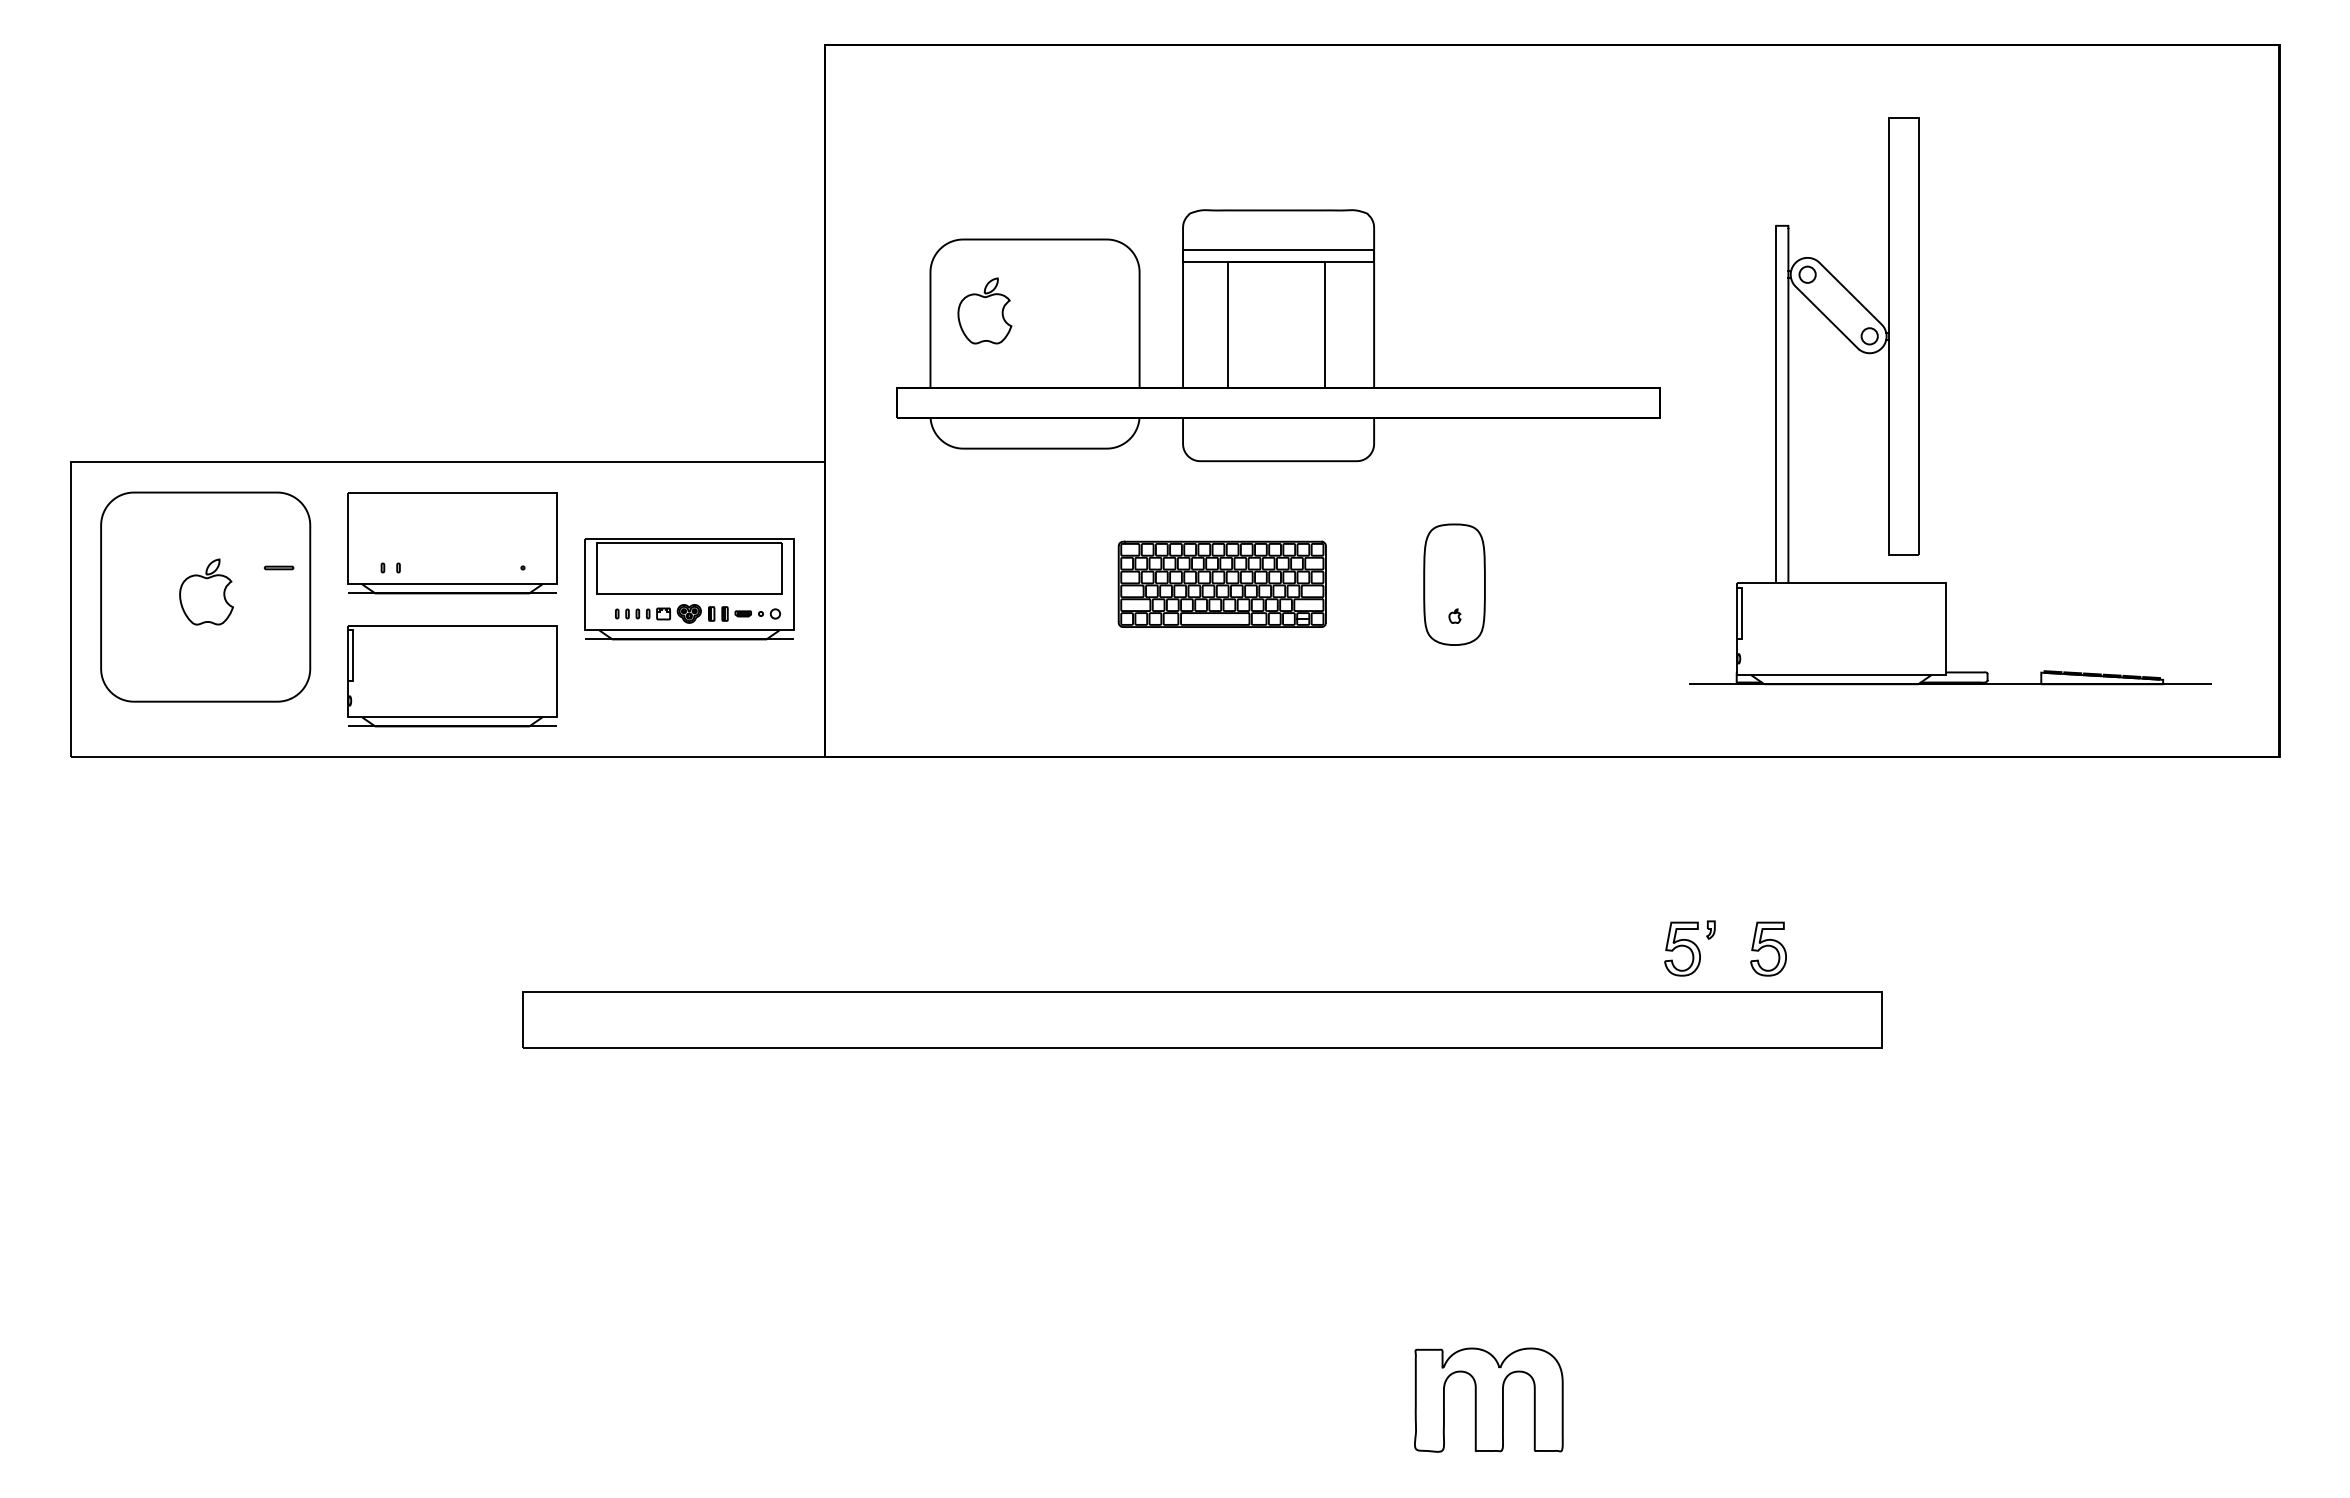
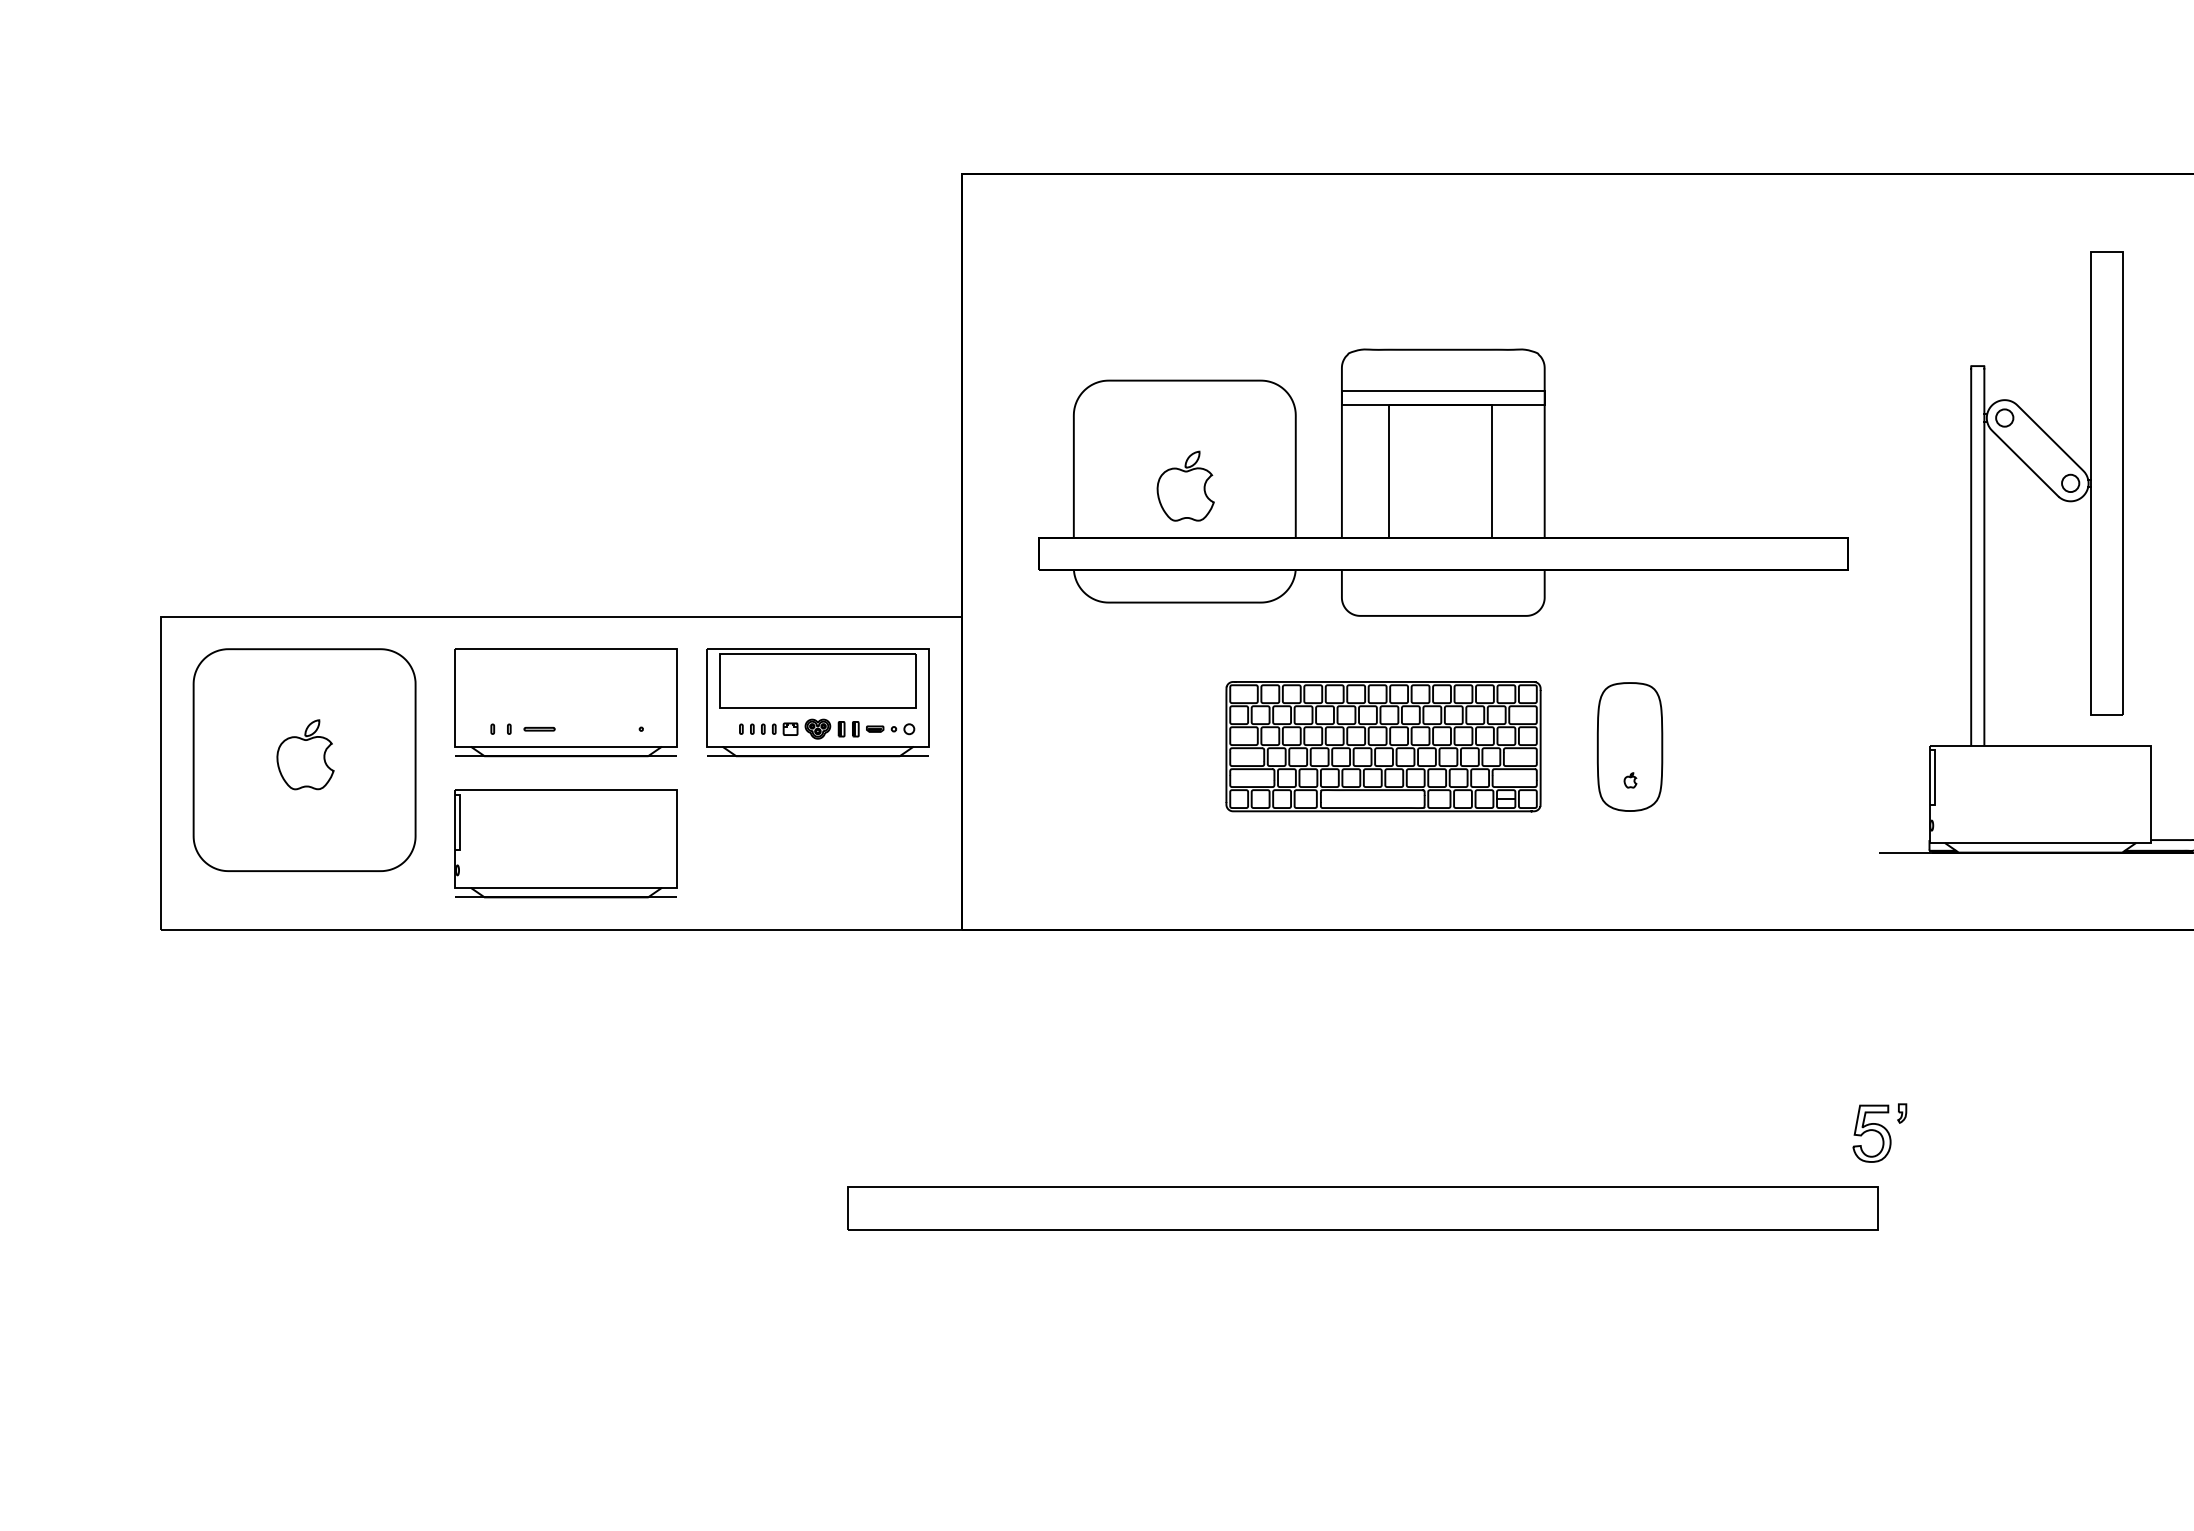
part: (984, 310) -> (1185, 485), moved
part: (278, 567) -> (538, 728), moved
part: (1222, 584) -> (1383, 746), size x1.43
part: (689, 589) -> (818, 703), moved
part: (1768, 948) -> (1963, 1133), removed
part: (1202, 1019) -> (1362, 1208), size x0.71

